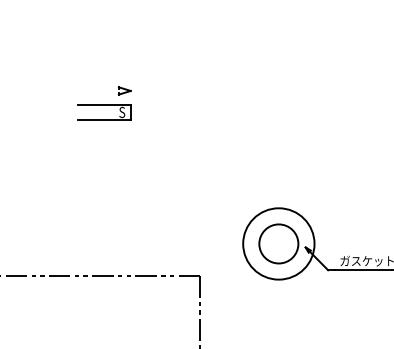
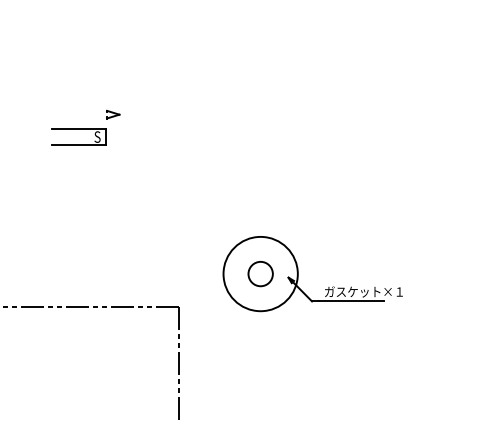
part: (125, 90) -> (113, 114), moved
circle: (278, 243) -> (260, 273), size x0.6

